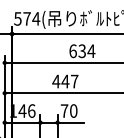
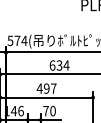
text: (65, 81) -> (46, 88), 447 -> 497

